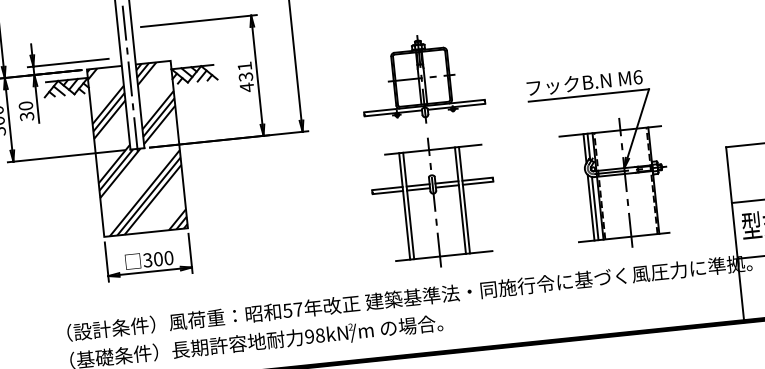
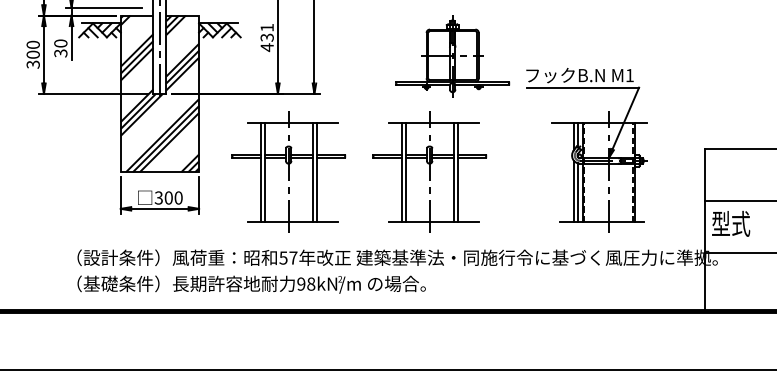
text: (638, 77) -> (630, 75), M6 -> M1
part: (421, 79) -> (452, 56), moved
part: (283, 217) -> (288, 171), added

